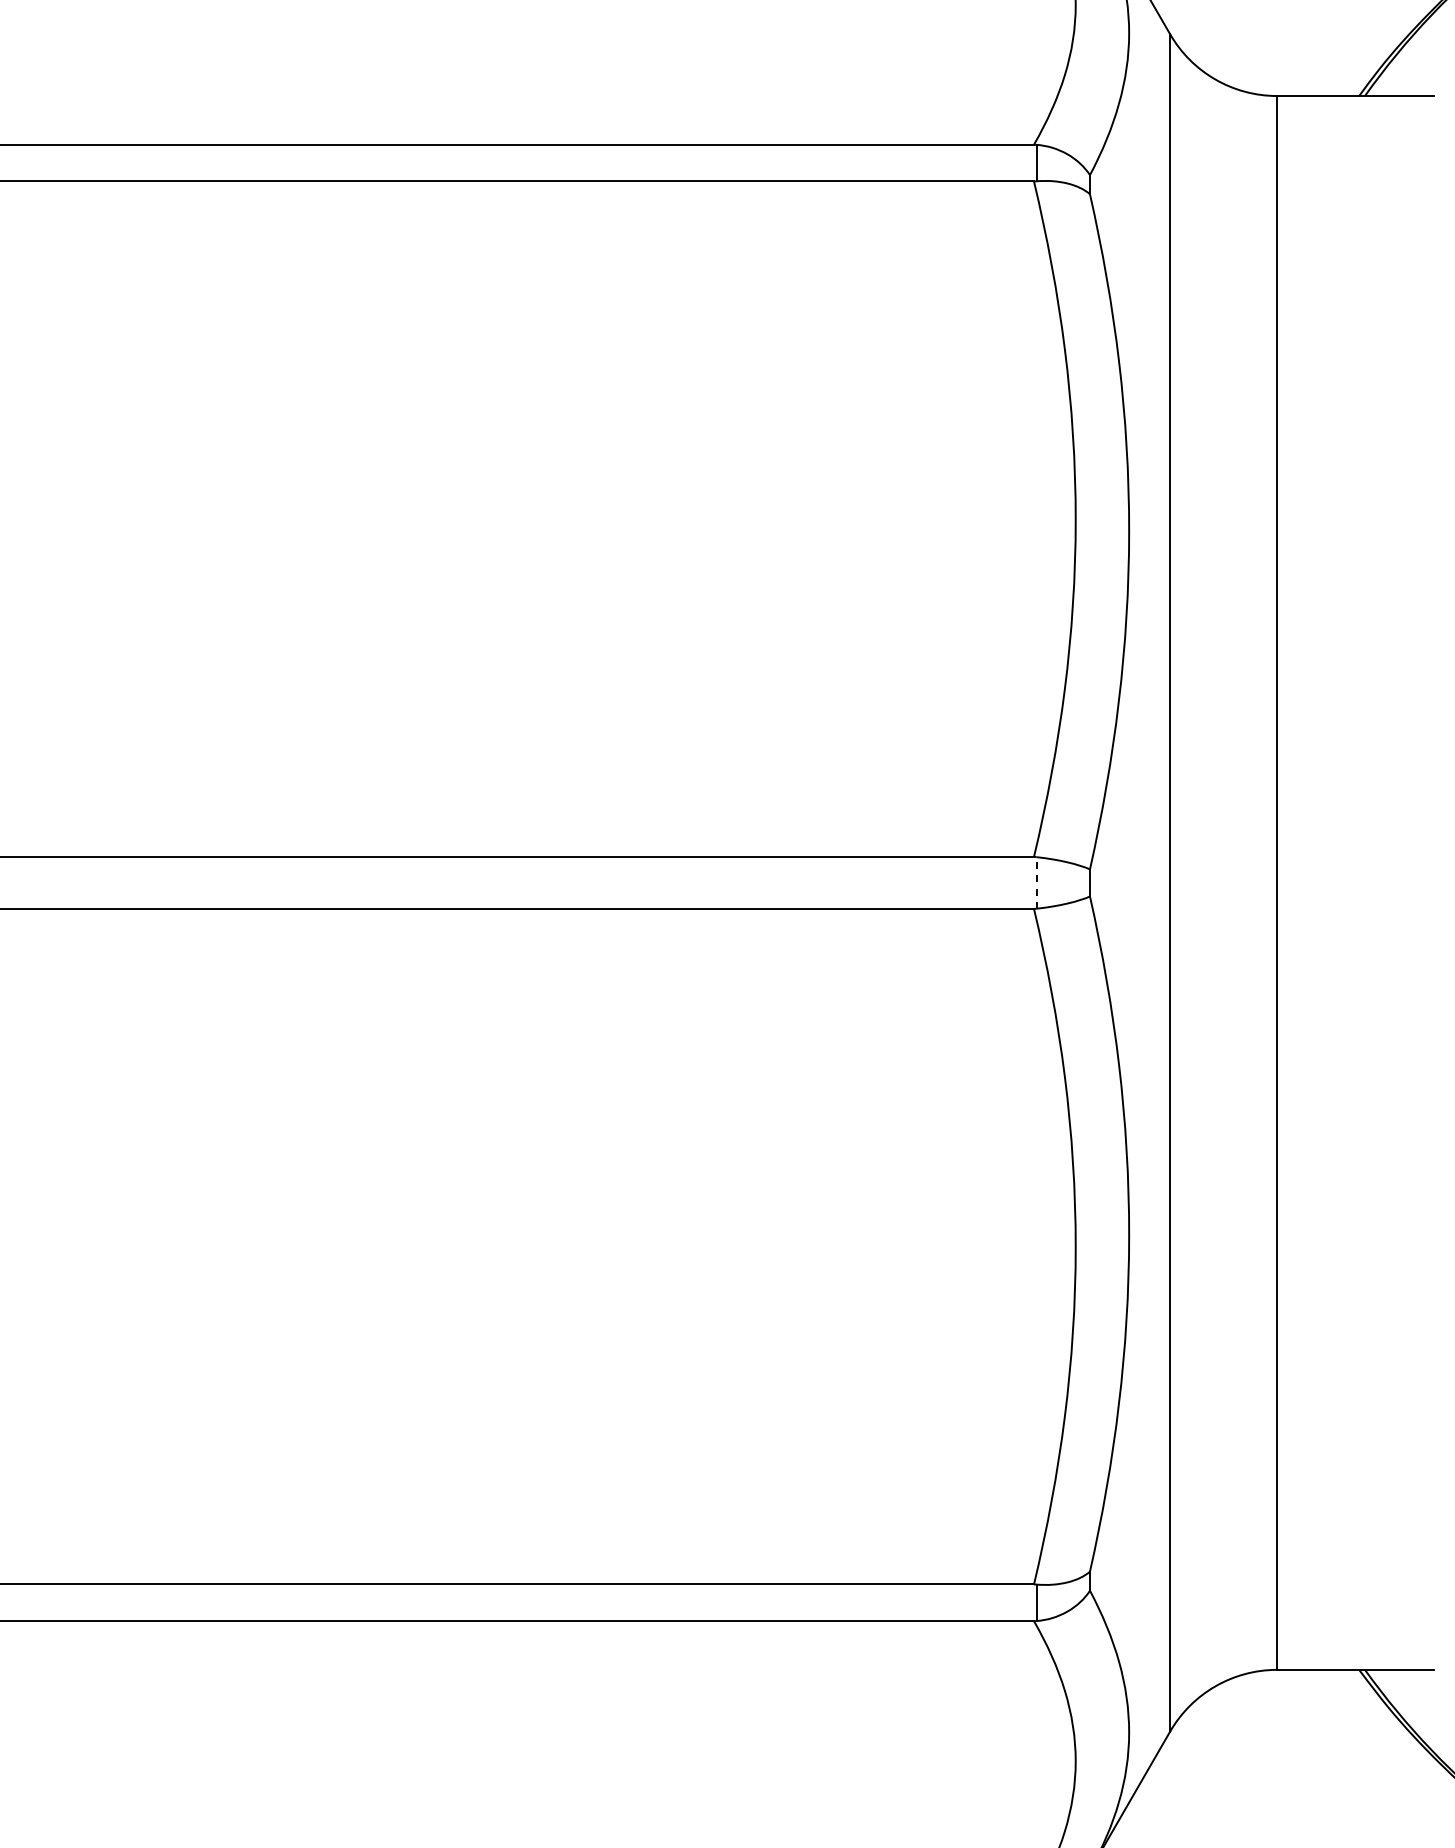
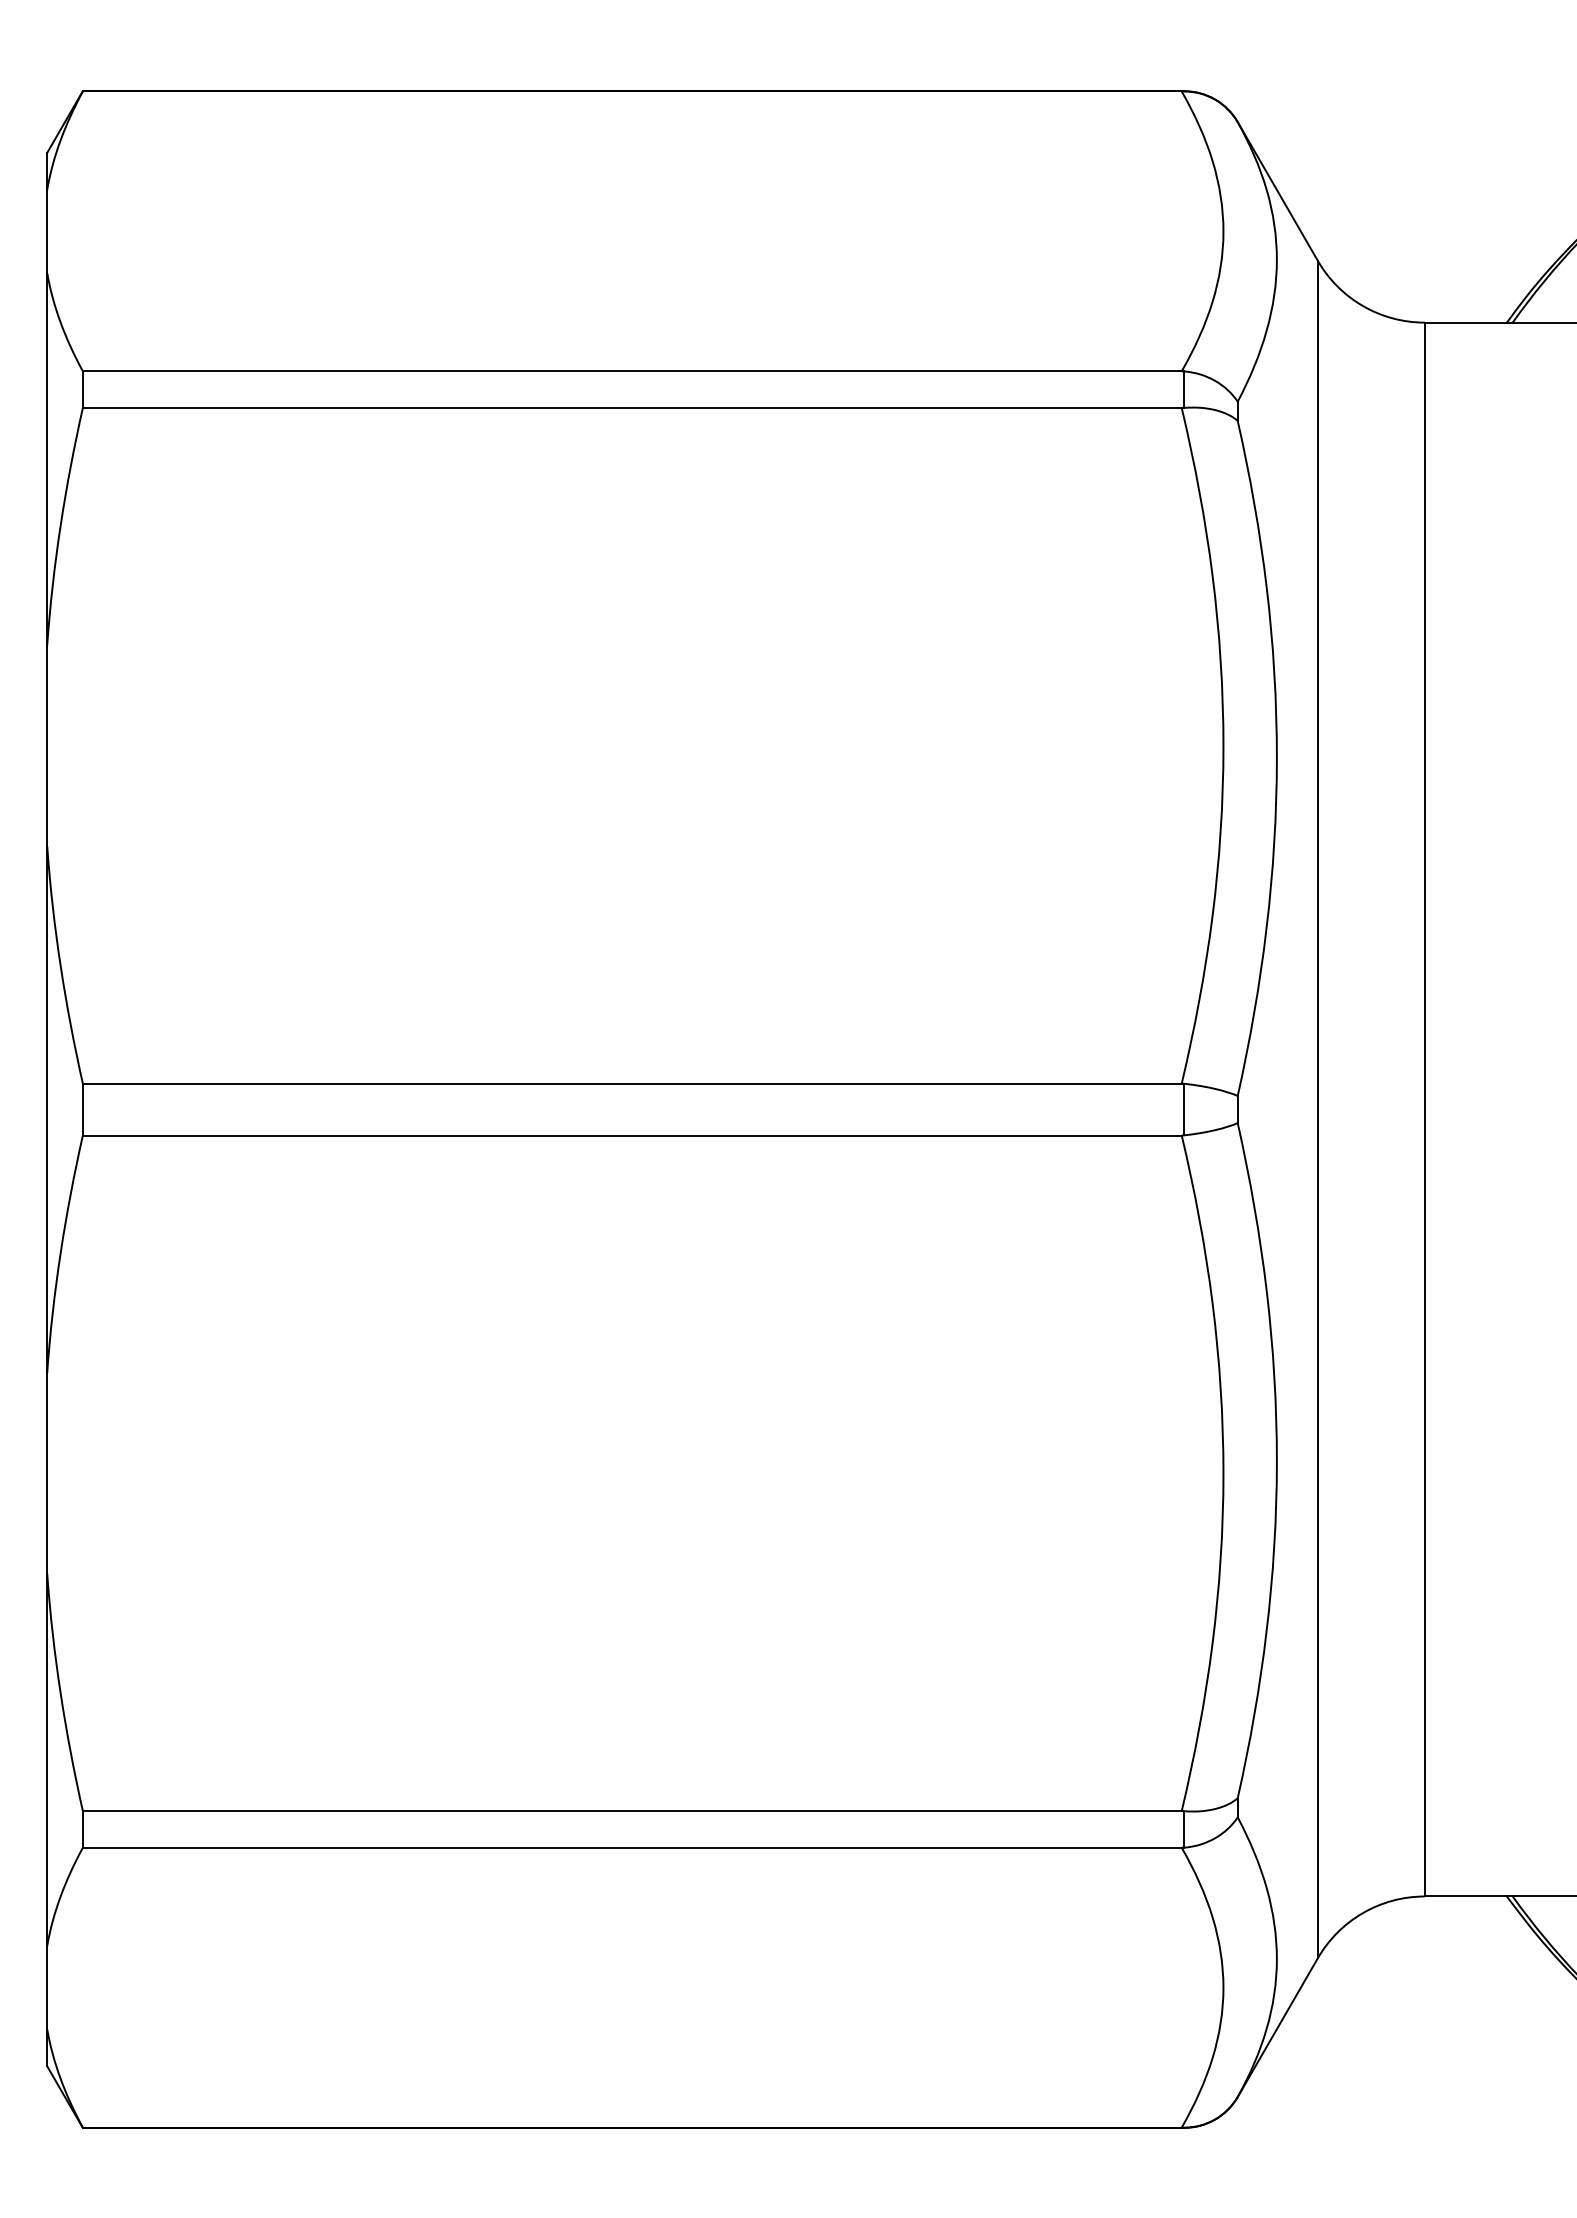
line: (1036, 882) -> (1184, 1109), dashed -> solid

